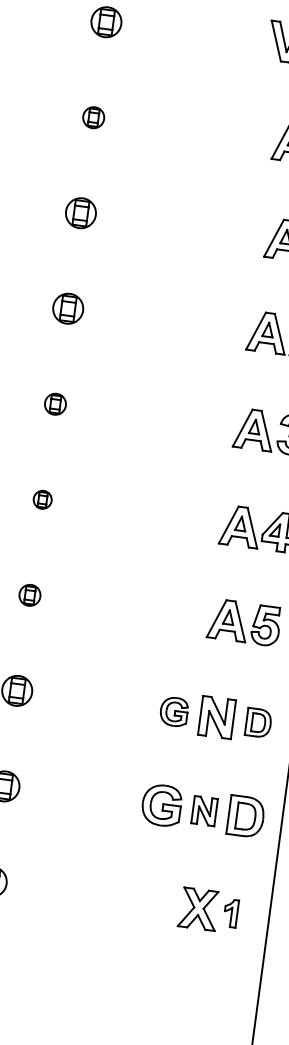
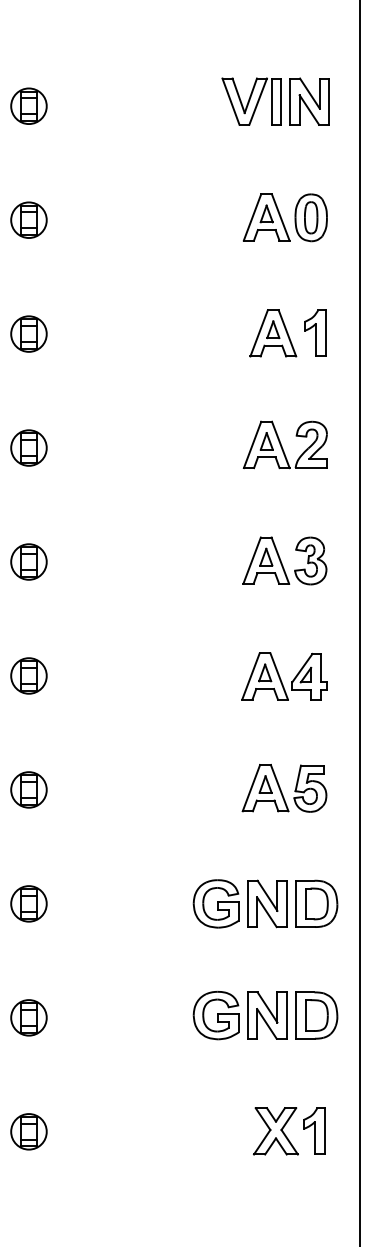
part: (93, 117) -> (28, 219), size x1.43
part: (55, 403) -> (28, 561), size x1.43
part: (42, 499) -> (28, 675), size x1.67
part: (29, 594) -> (28, 789), size x1.43
part: (173, 711) -> (215, 903), size x1.43
part: (258, 722) -> (316, 903), size x1.43
part: (204, 811) -> (267, 1015), size x1.43
part: (231, 912) -> (314, 1130), size x1.43

